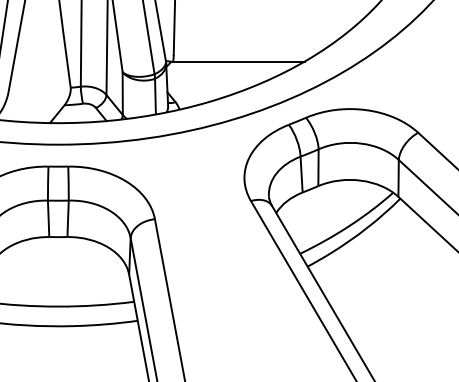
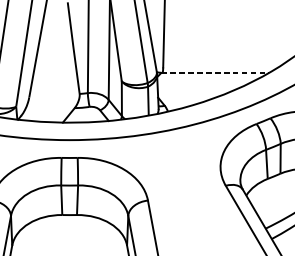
line: (238, 61) -> (215, 72), solid -> dashed

